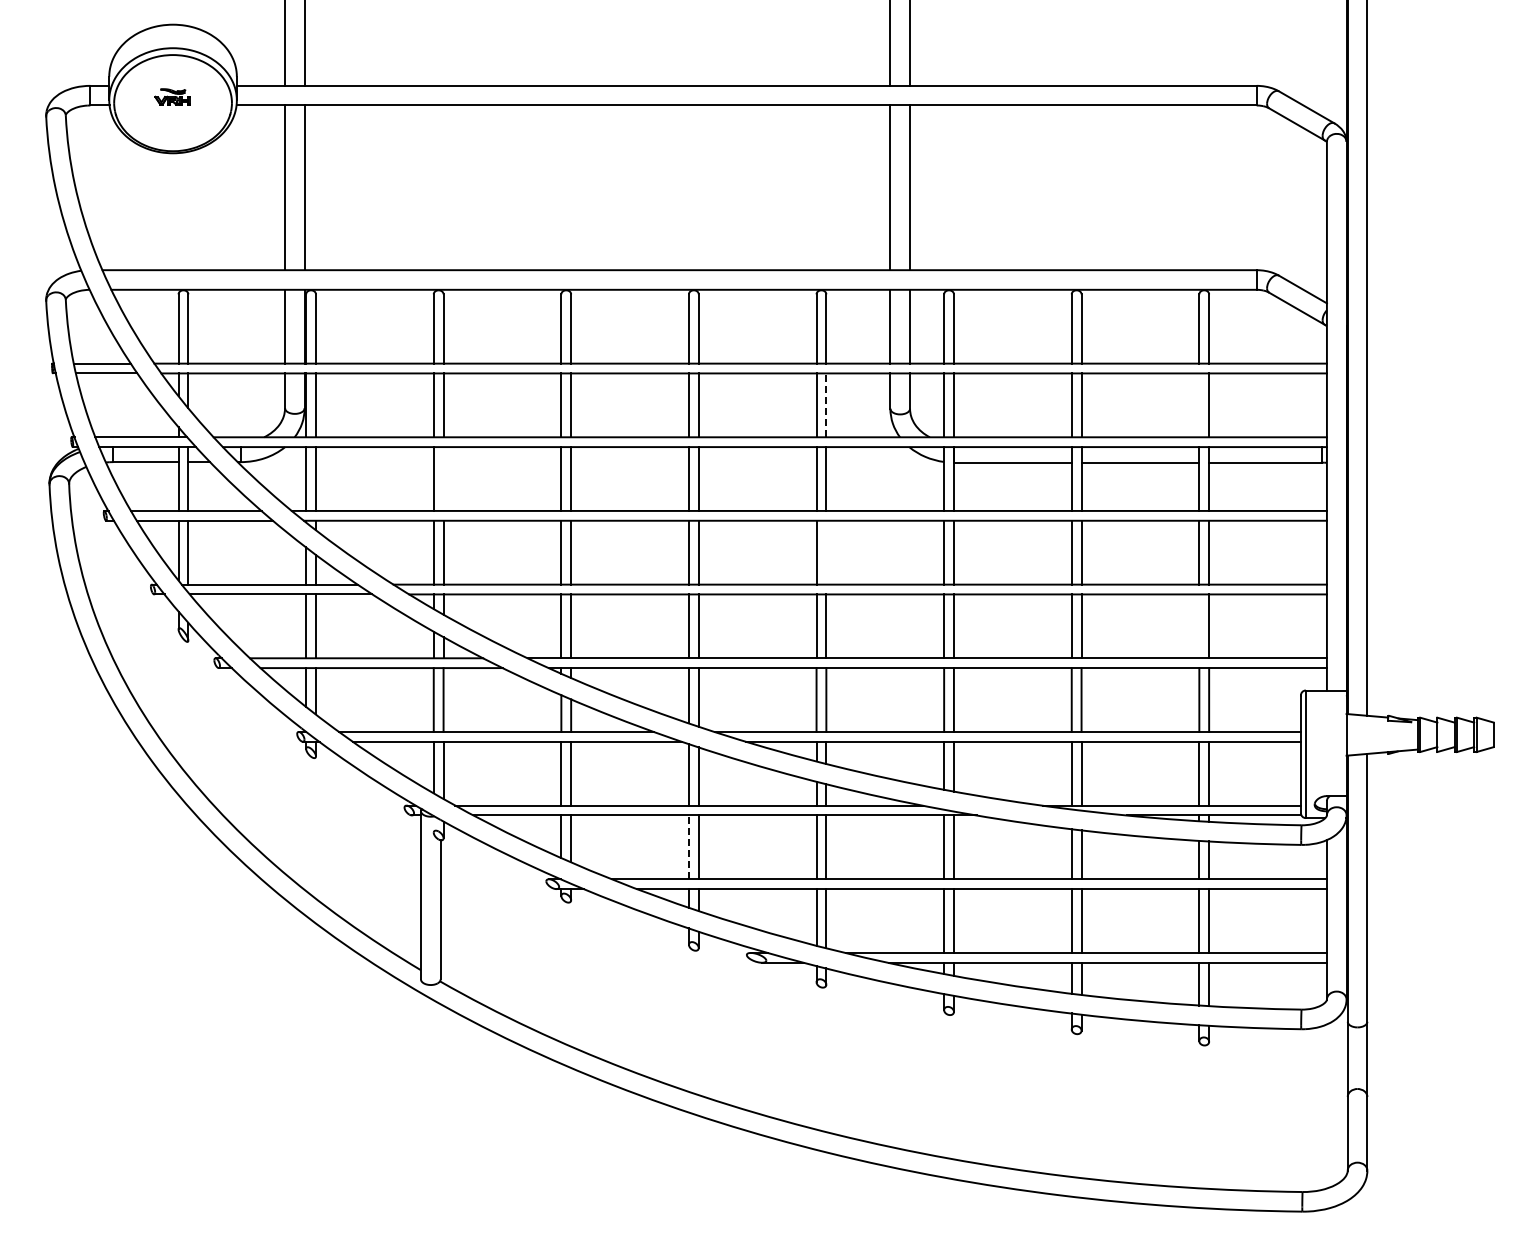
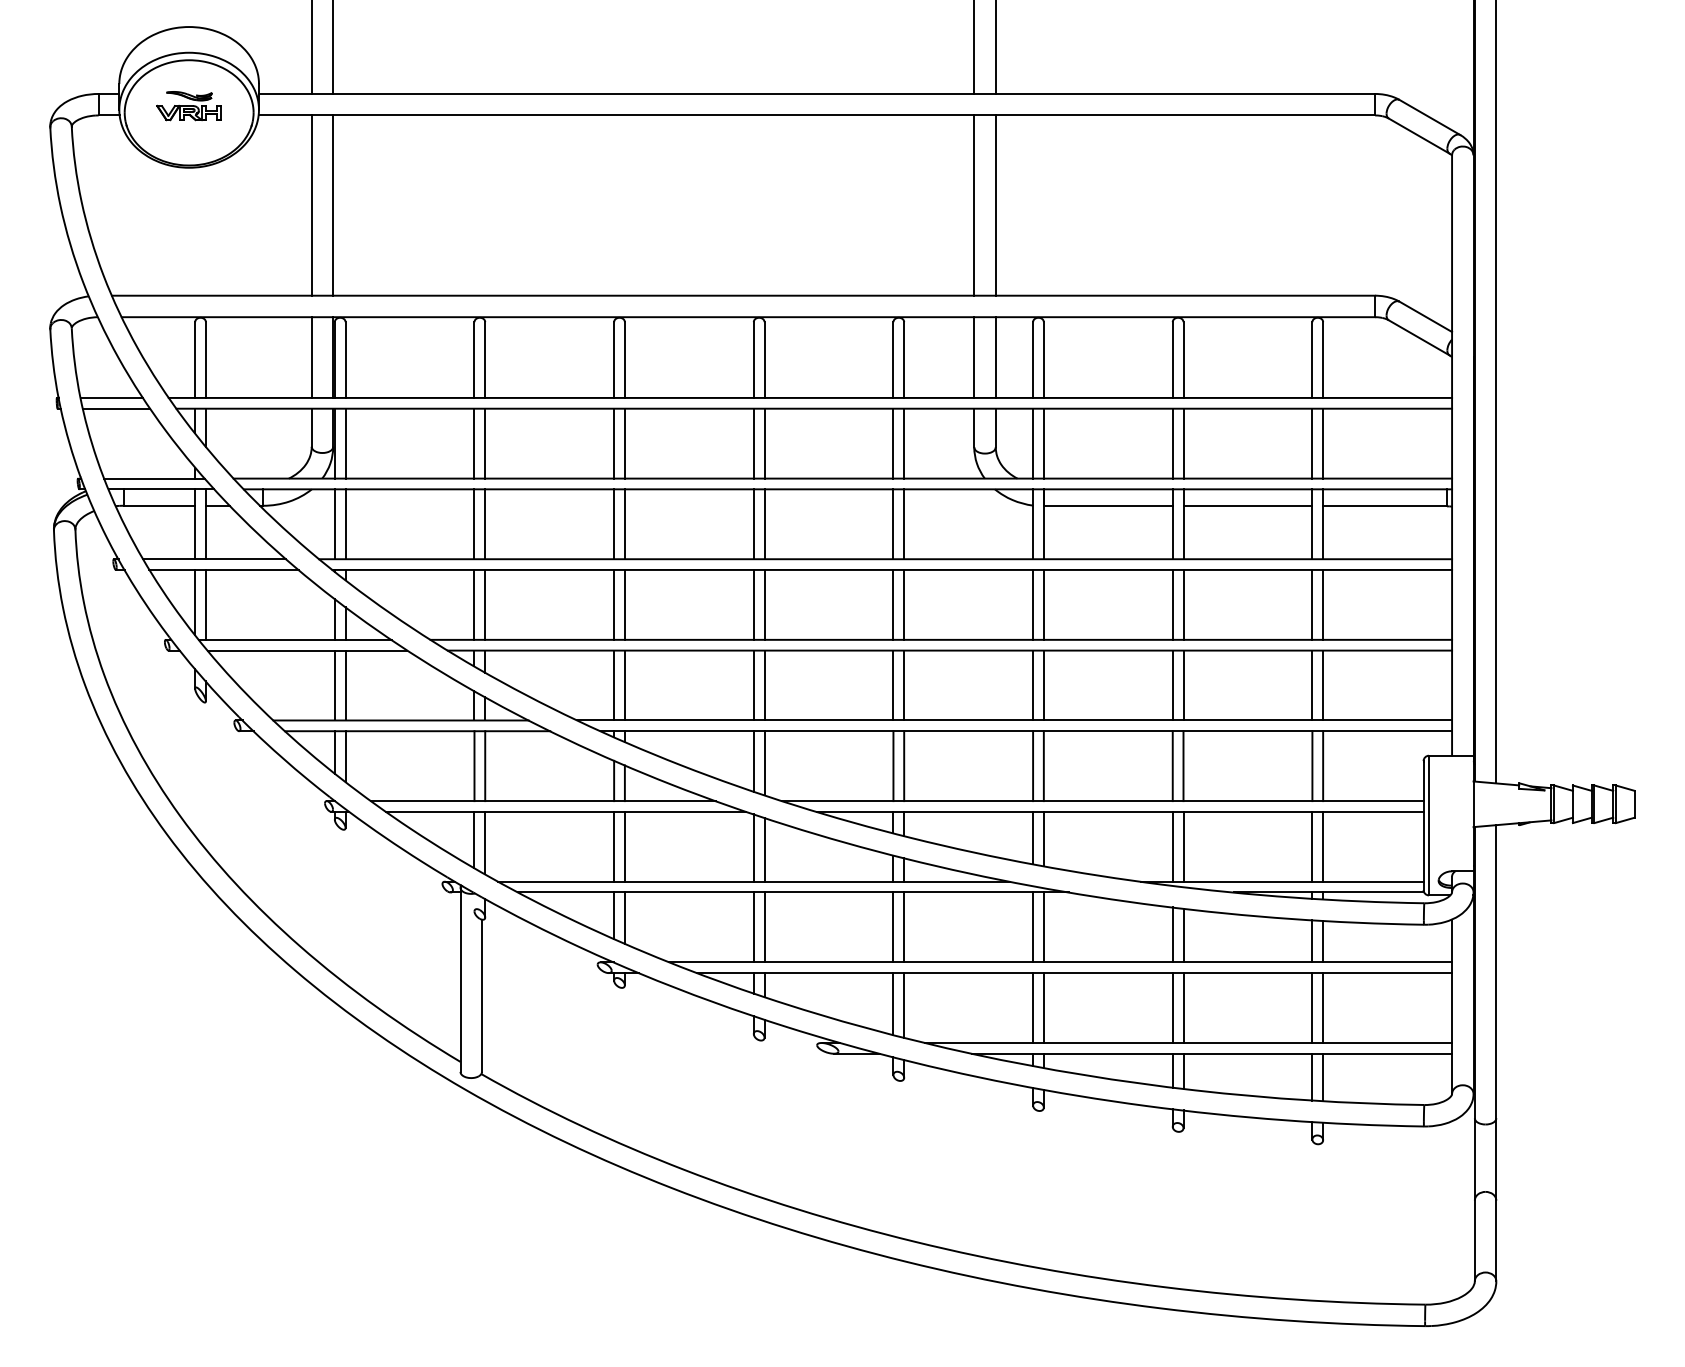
part: (172, 96) -> (188, 105), size x1.67
line: (826, 405) -> (904, 443), dashed -> solid
line: (1199, 405) -> (1312, 443), added
line: (443, 478) -> (485, 523), added
line: (826, 552) -> (904, 604), added
line: (1199, 626) -> (1312, 685), added
line: (688, 847) -> (753, 927), dashed -> solid

